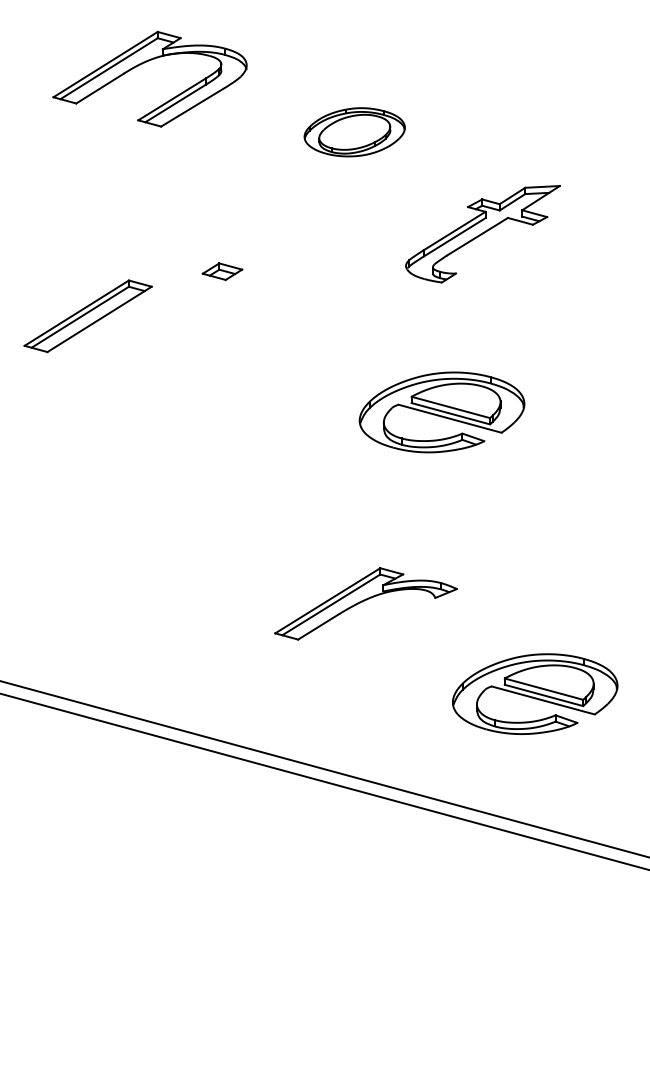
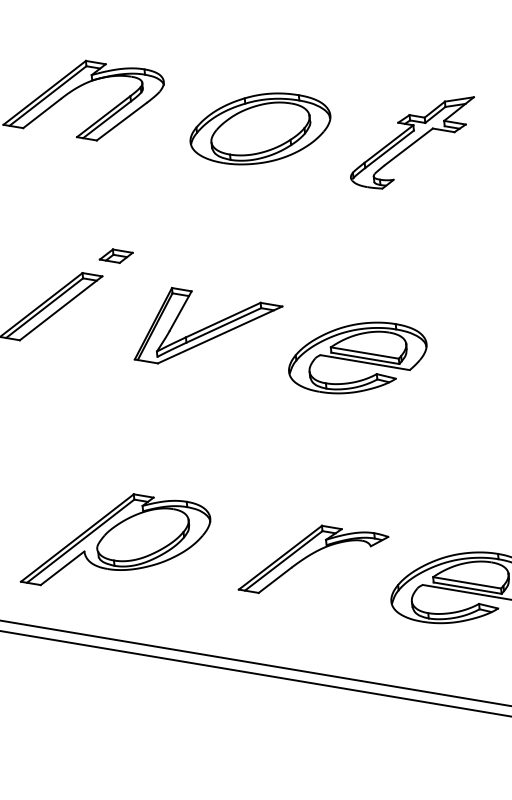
part: (354, 132) -> (260, 129), size x1.67
part: (482, 234) -> (412, 144), moved
part: (222, 271) -> (116, 256), moved
part: (269, 351) -> (207, 321), added
part: (134, 593) -> (113, 536), added
part: (365, 603) -> (312, 556), moved

